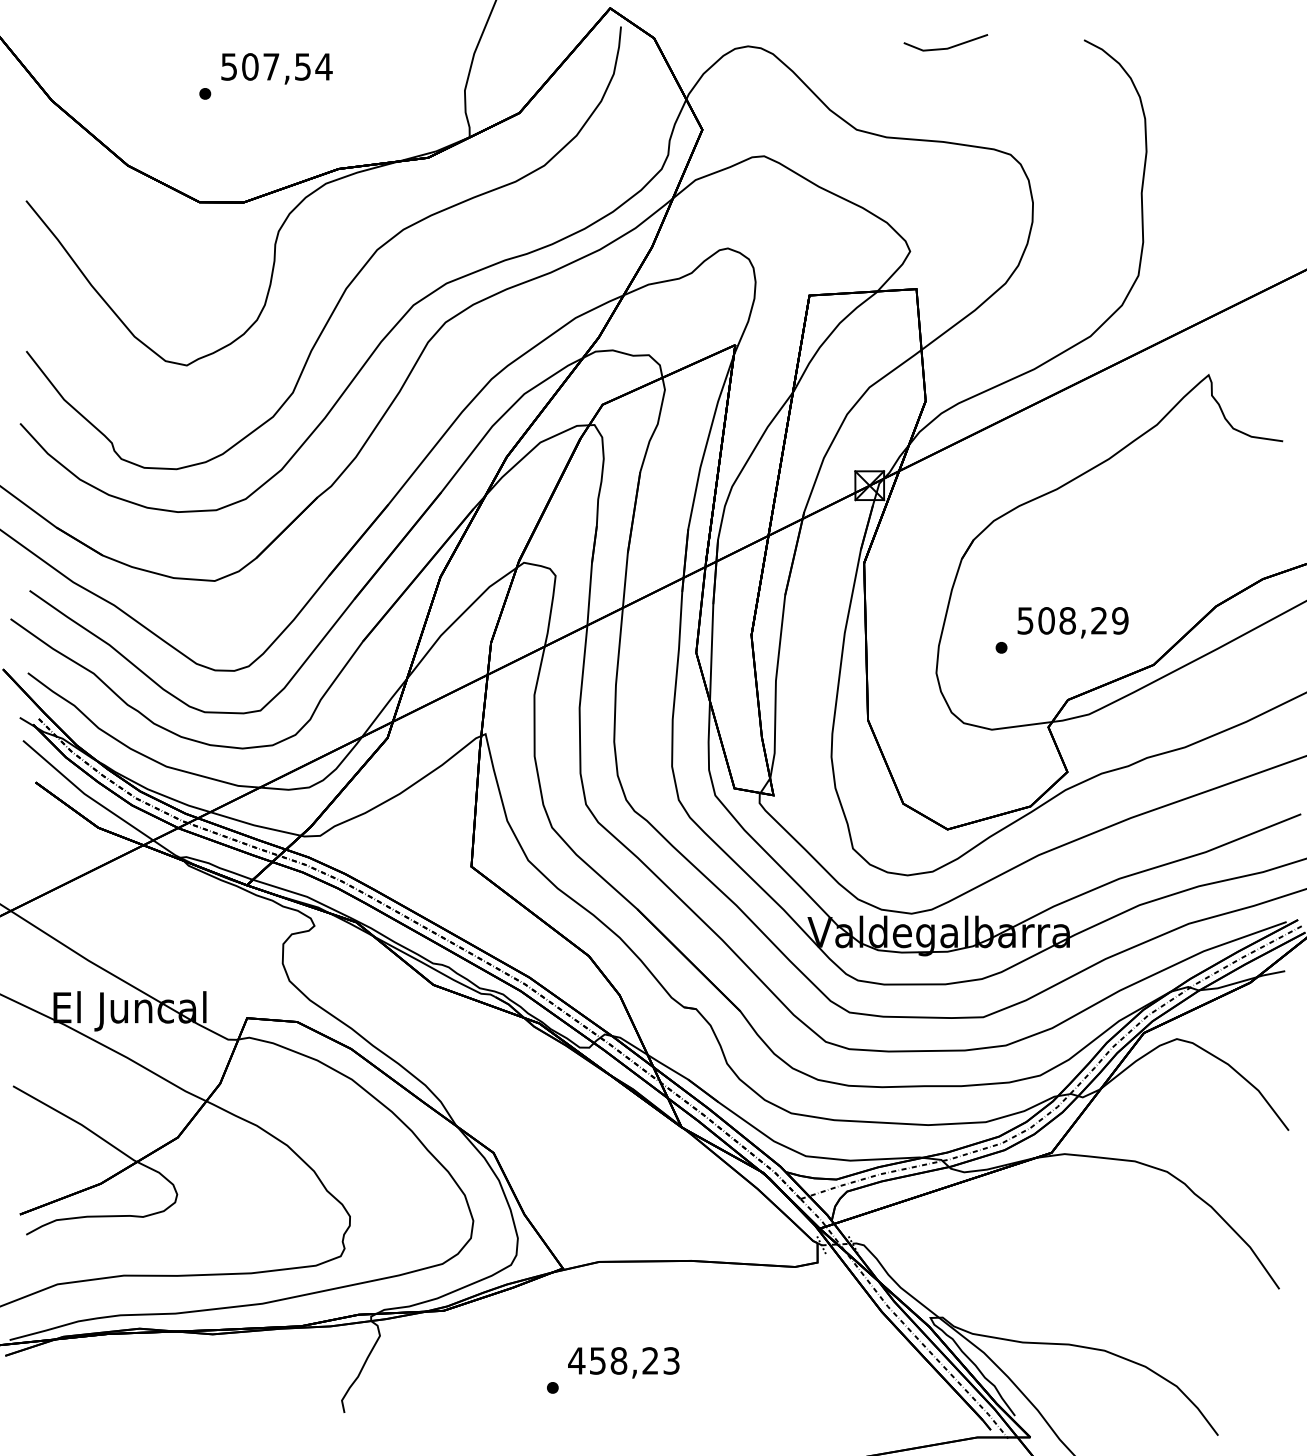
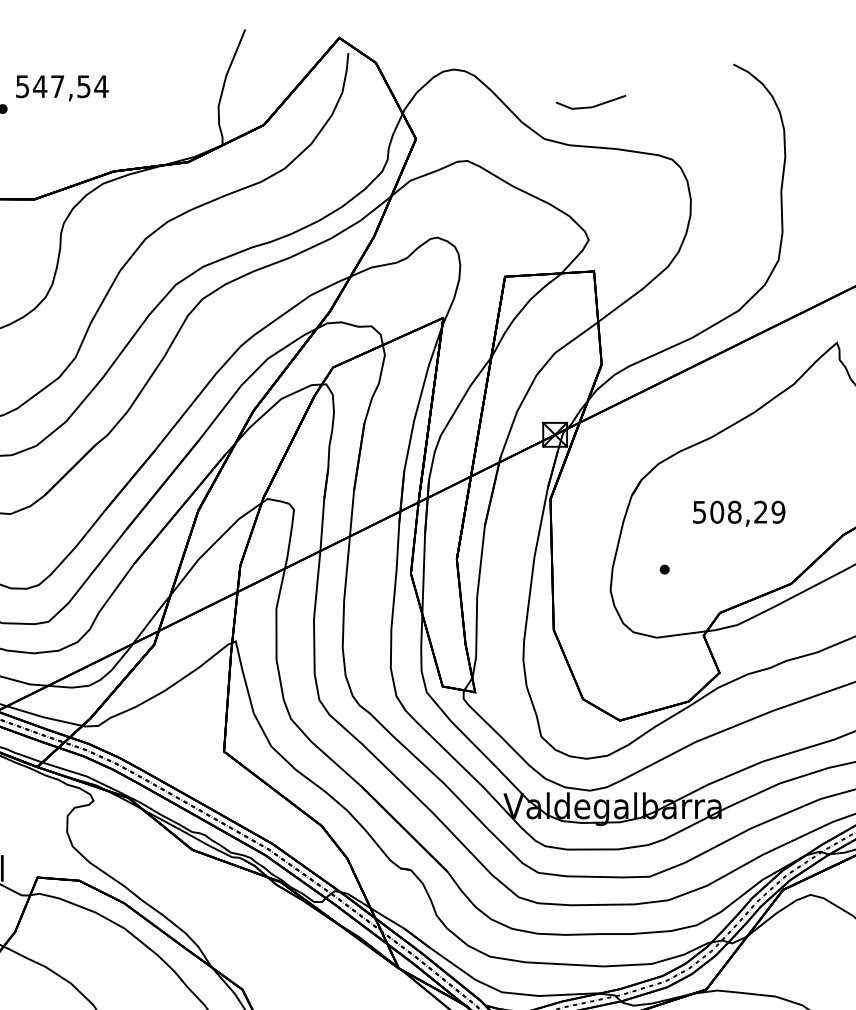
line: (946, 47) -> (591, 106), moved
text: (249, 66) -> (39, 86), 507,54 -> 547,54
text: (1072, 622) -> (738, 513), moved

